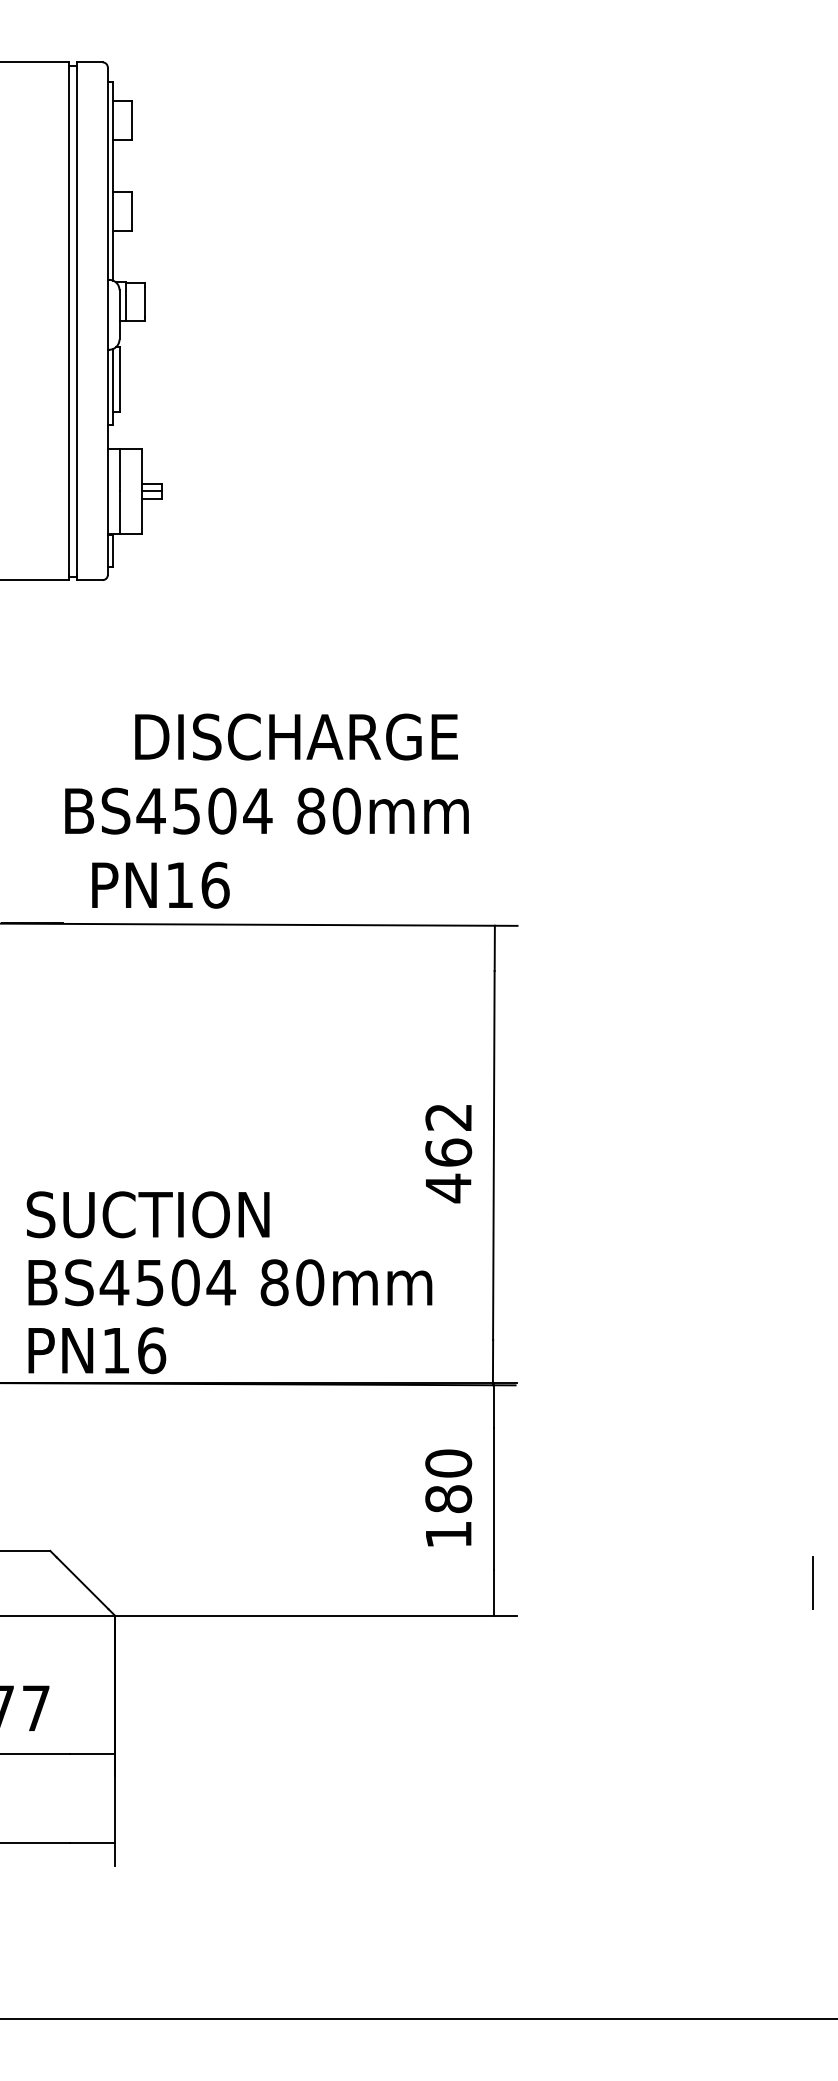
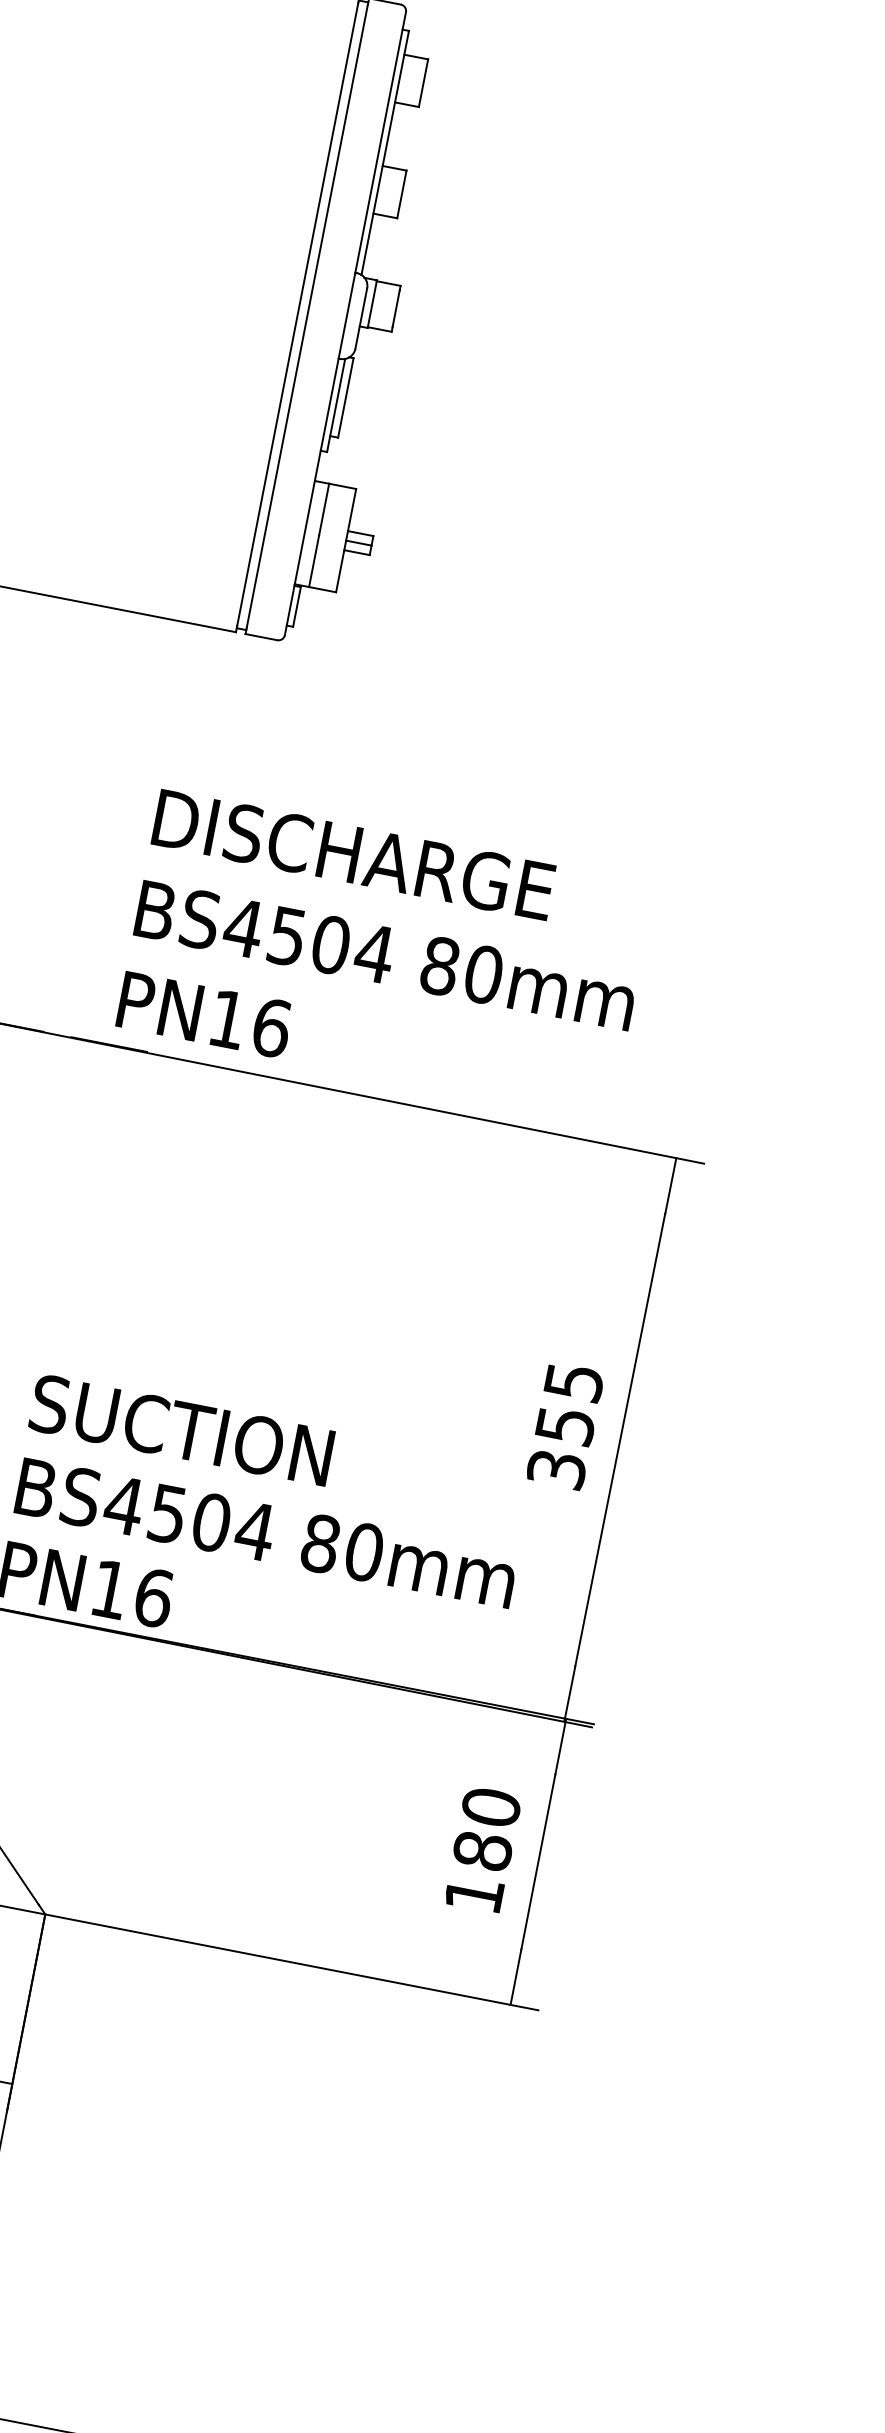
text: (296, 736) -> (353, 854), moved
text: (266, 810) -> (385, 954), moved
text: (160, 884) -> (204, 1013), moved
text: (448, 1153) -> (565, 1426), 462 -> 355

